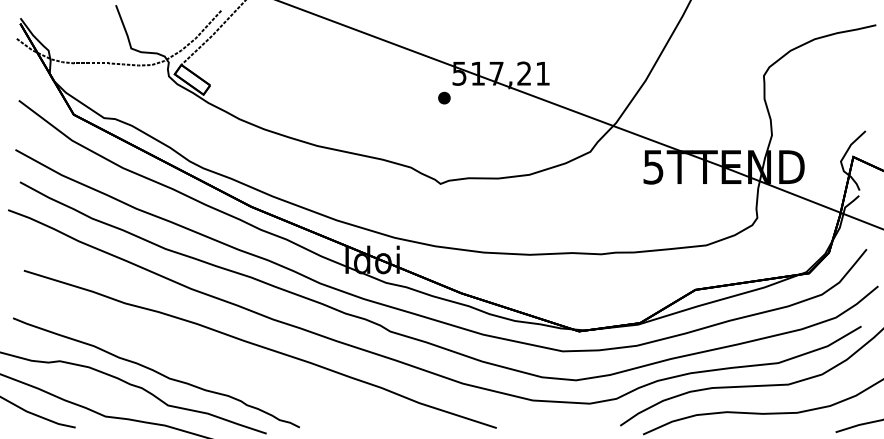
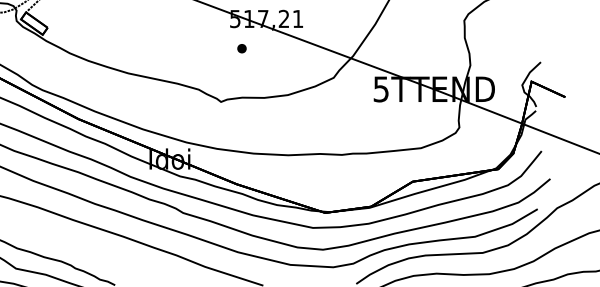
part: (444, 97) -> (242, 48), moved

